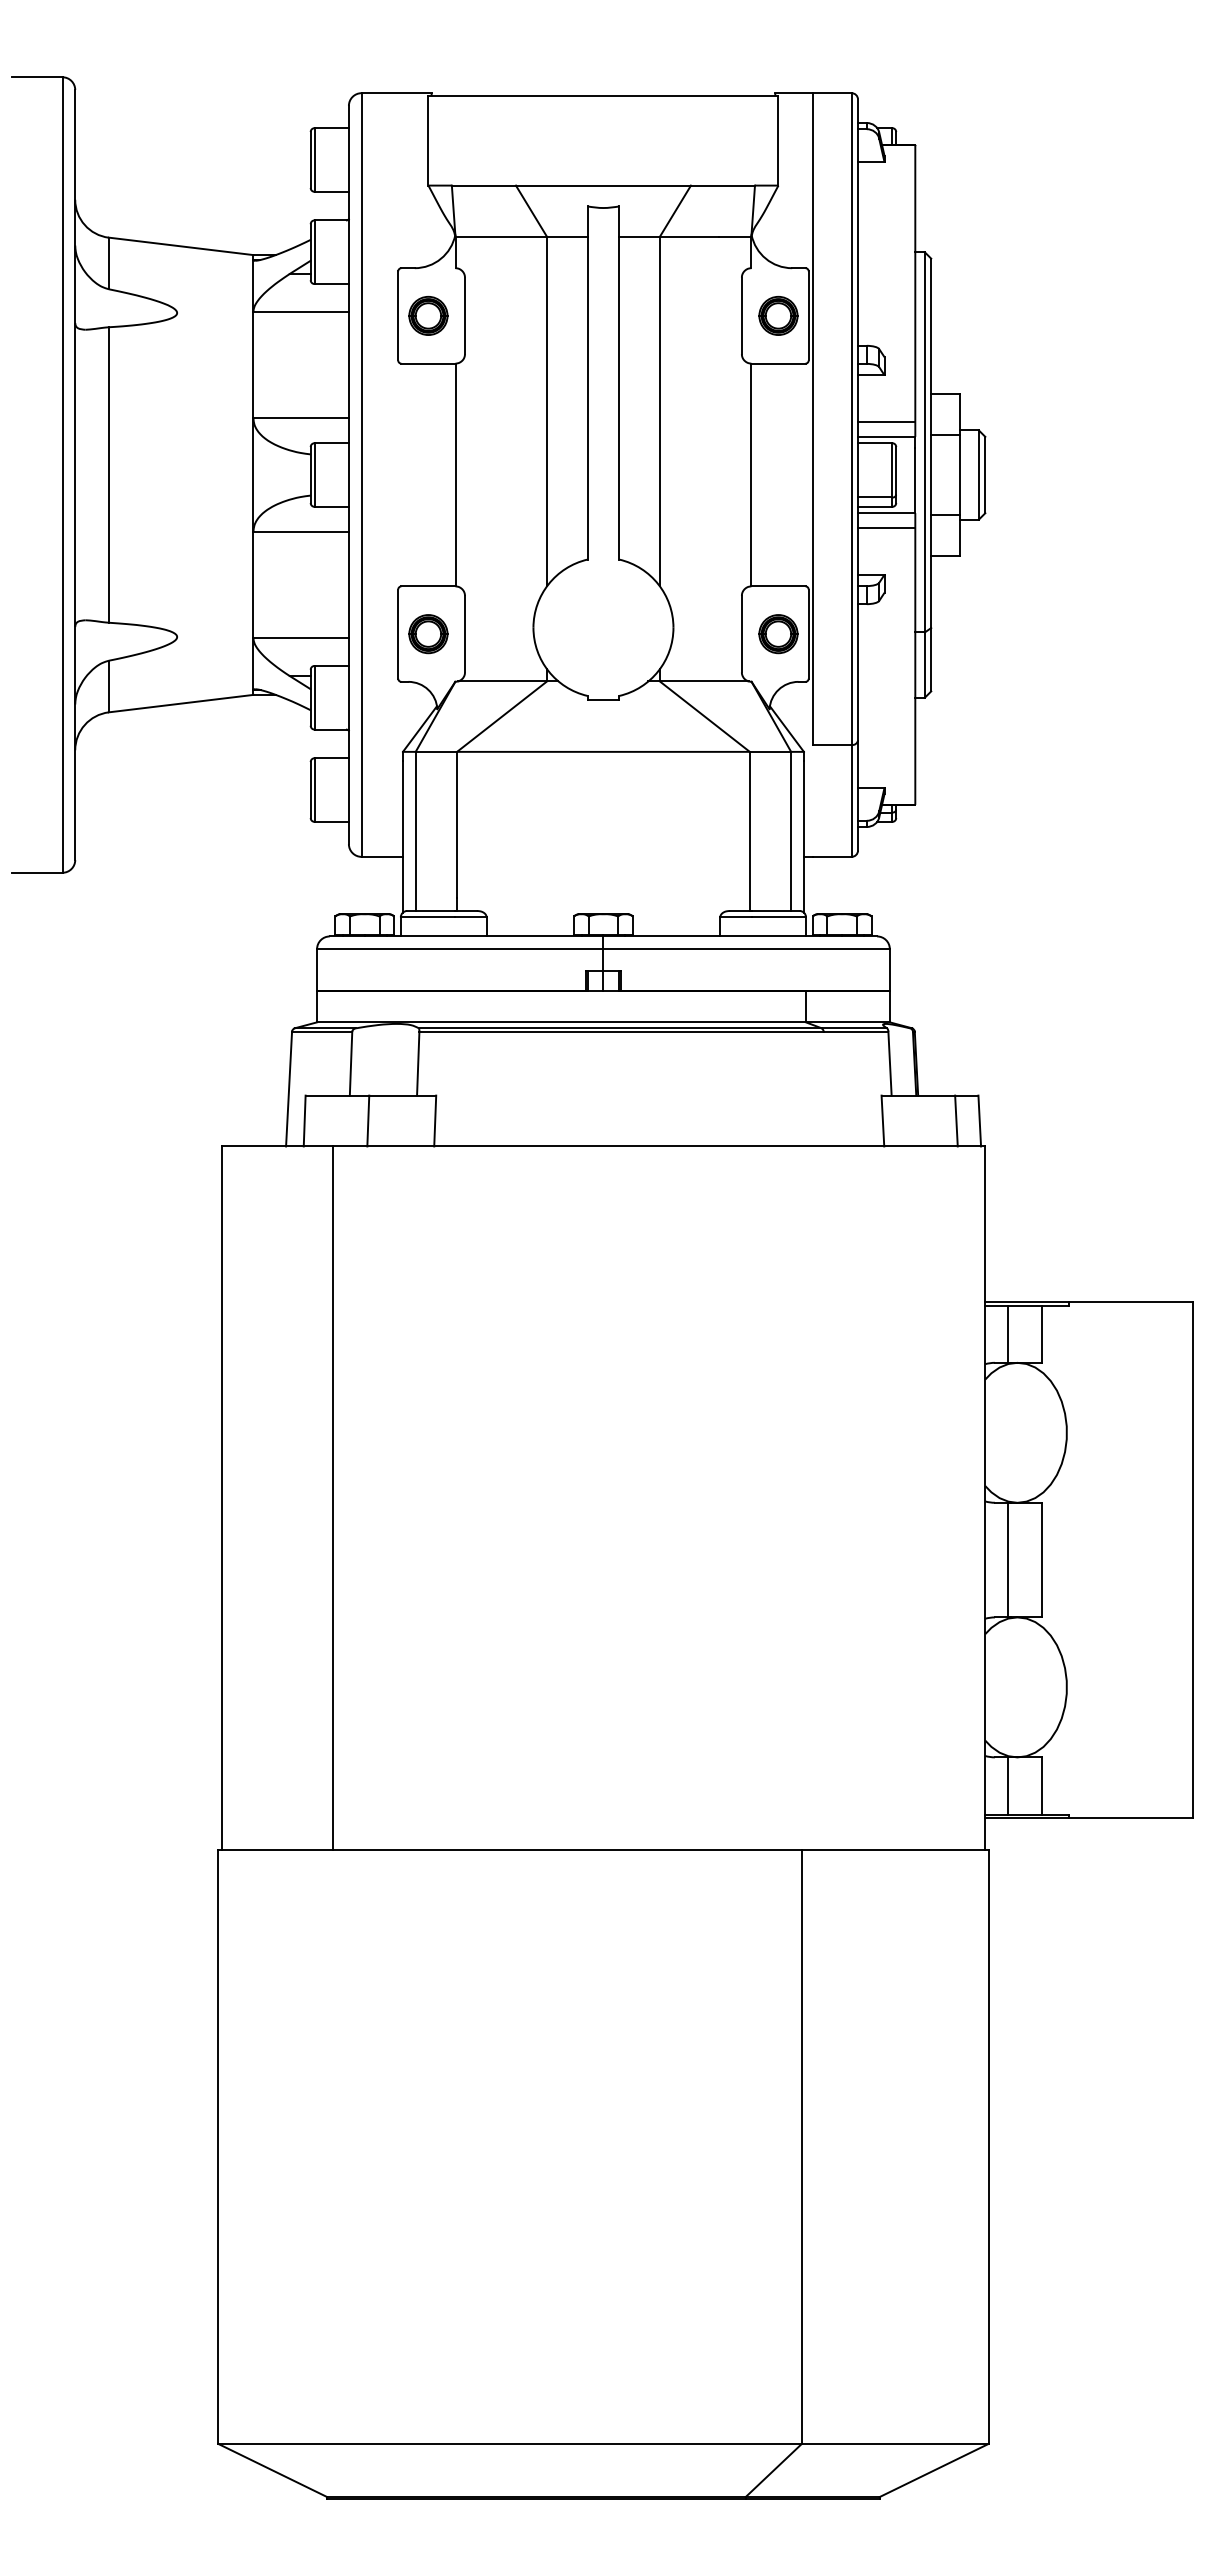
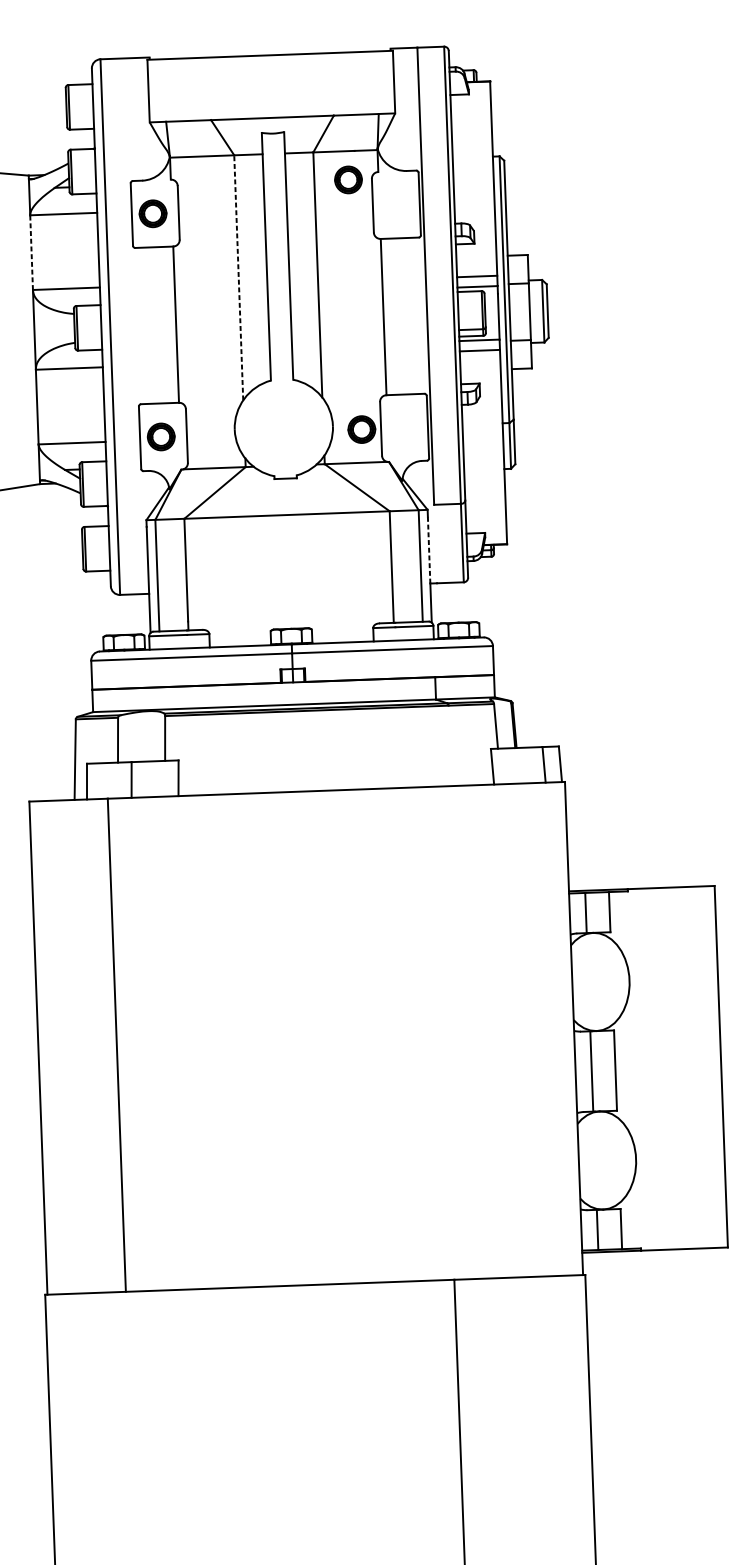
part: (778, 315) -> (348, 179), moved
line: (253, 364) -> (31, 252), solid -> dashed
line: (547, 411) -> (239, 277), solid -> dashed
part: (778, 634) -> (361, 429), moved
line: (803, 809) -> (428, 550), solid -> dashed

